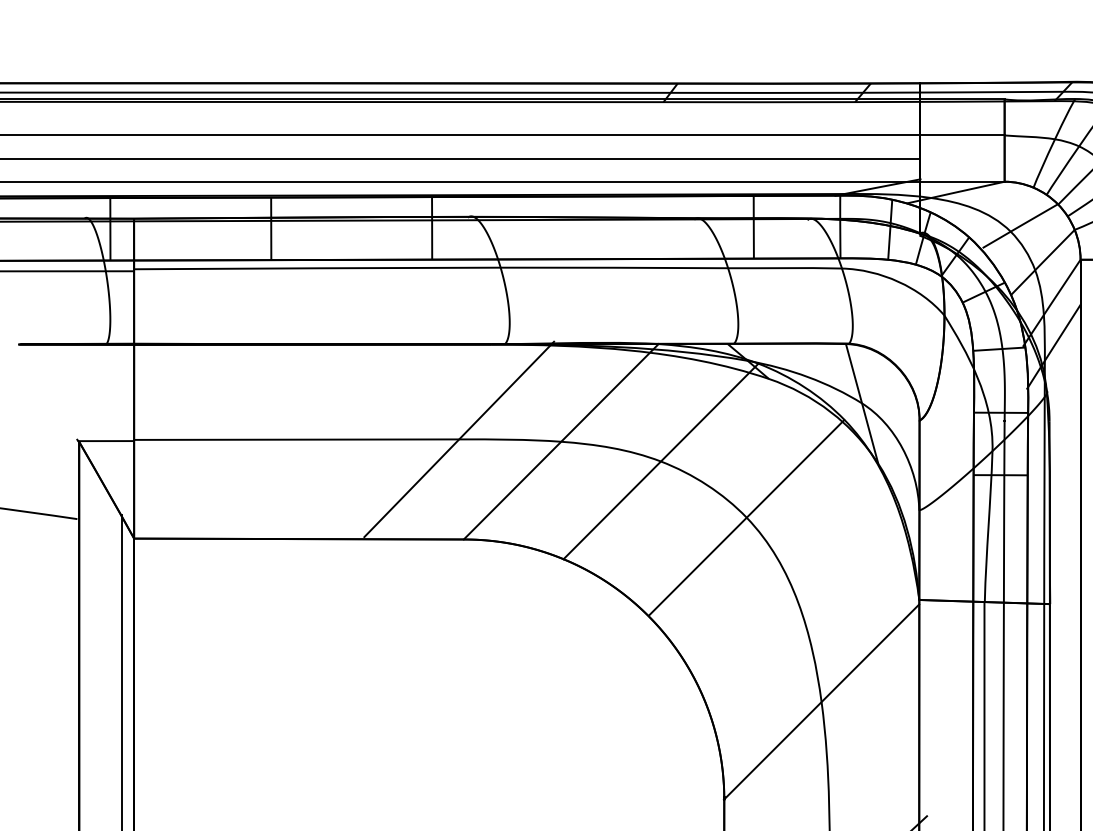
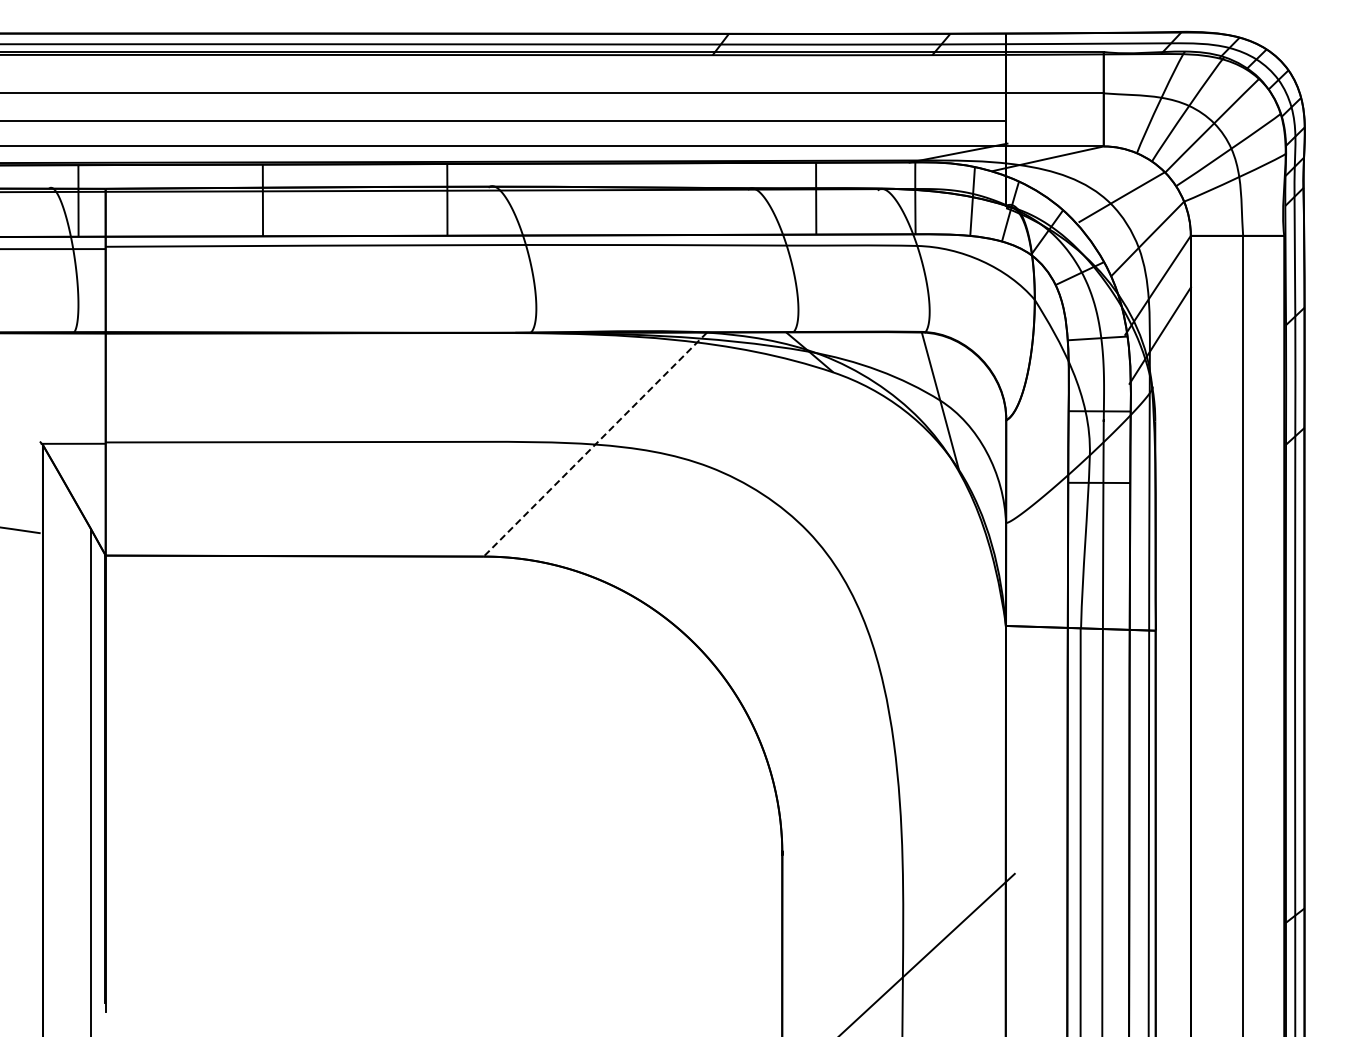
line: (459, 439) -> (478, 441), removed
line: (561, 441) -> (595, 444), solid -> dashed
line: (660, 461) -> (709, 467), removed
line: (746, 517) -> (807, 531), removed
line: (821, 701) -> (893, 742), removed

